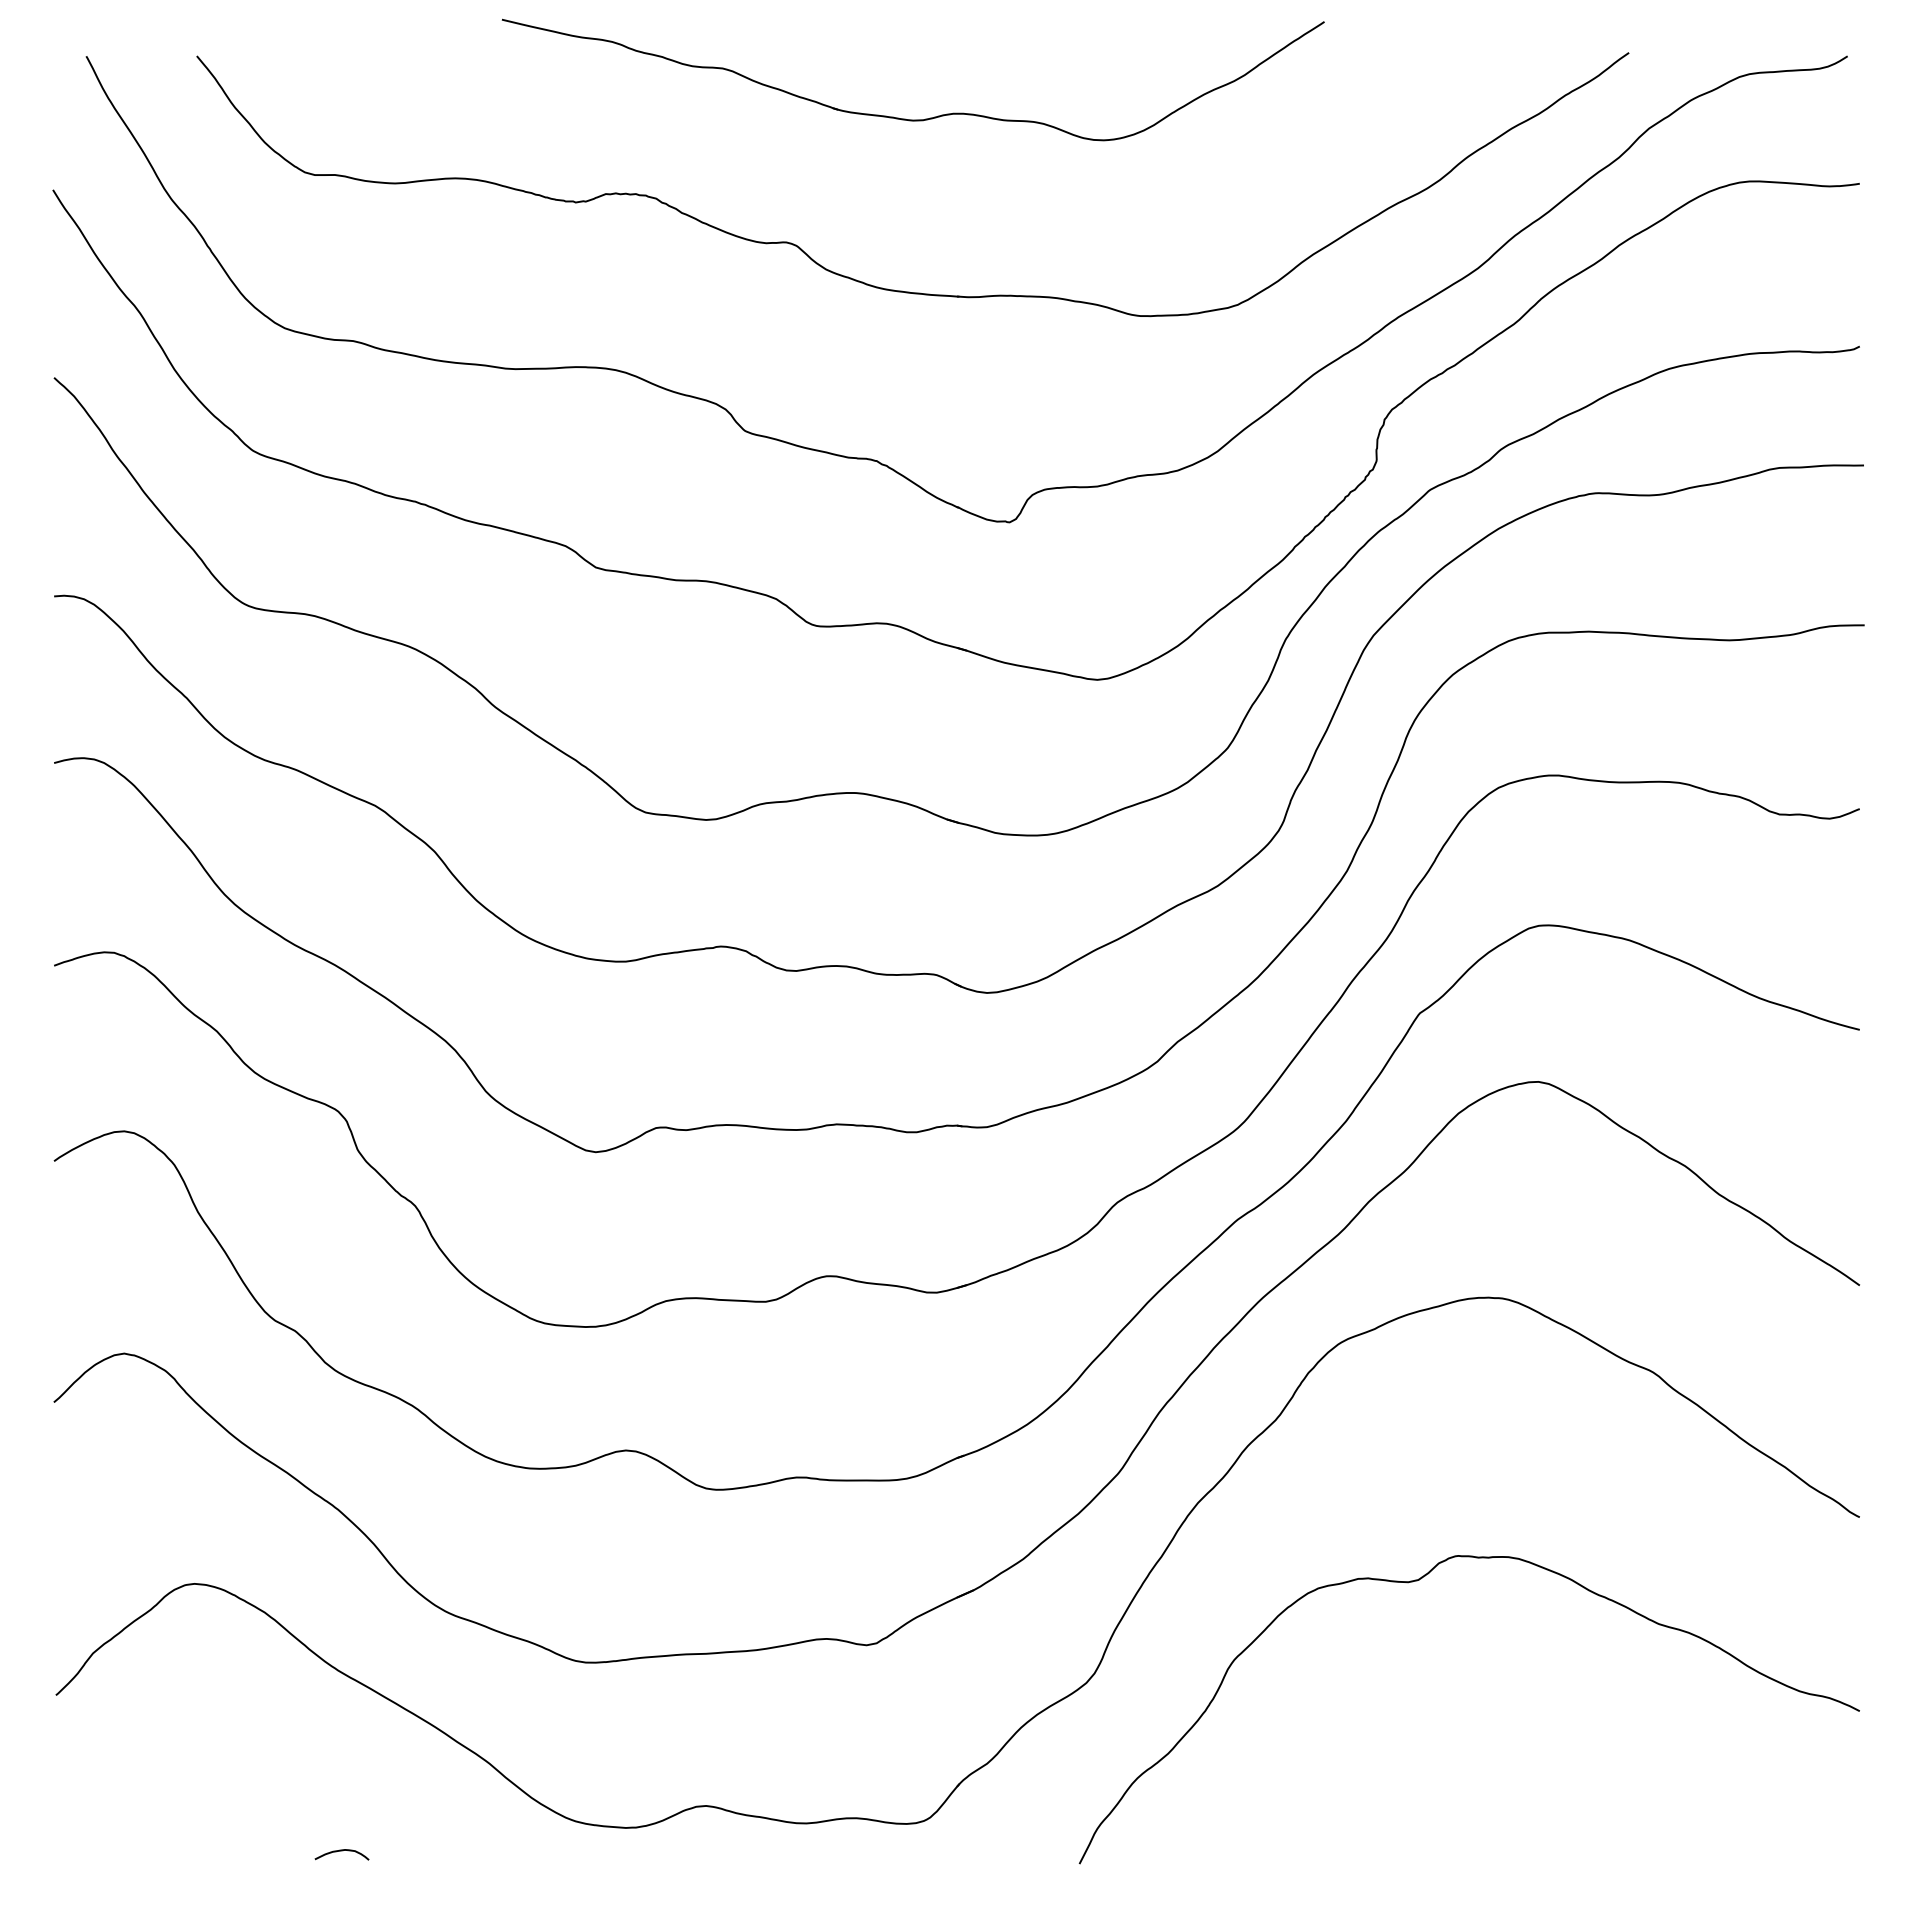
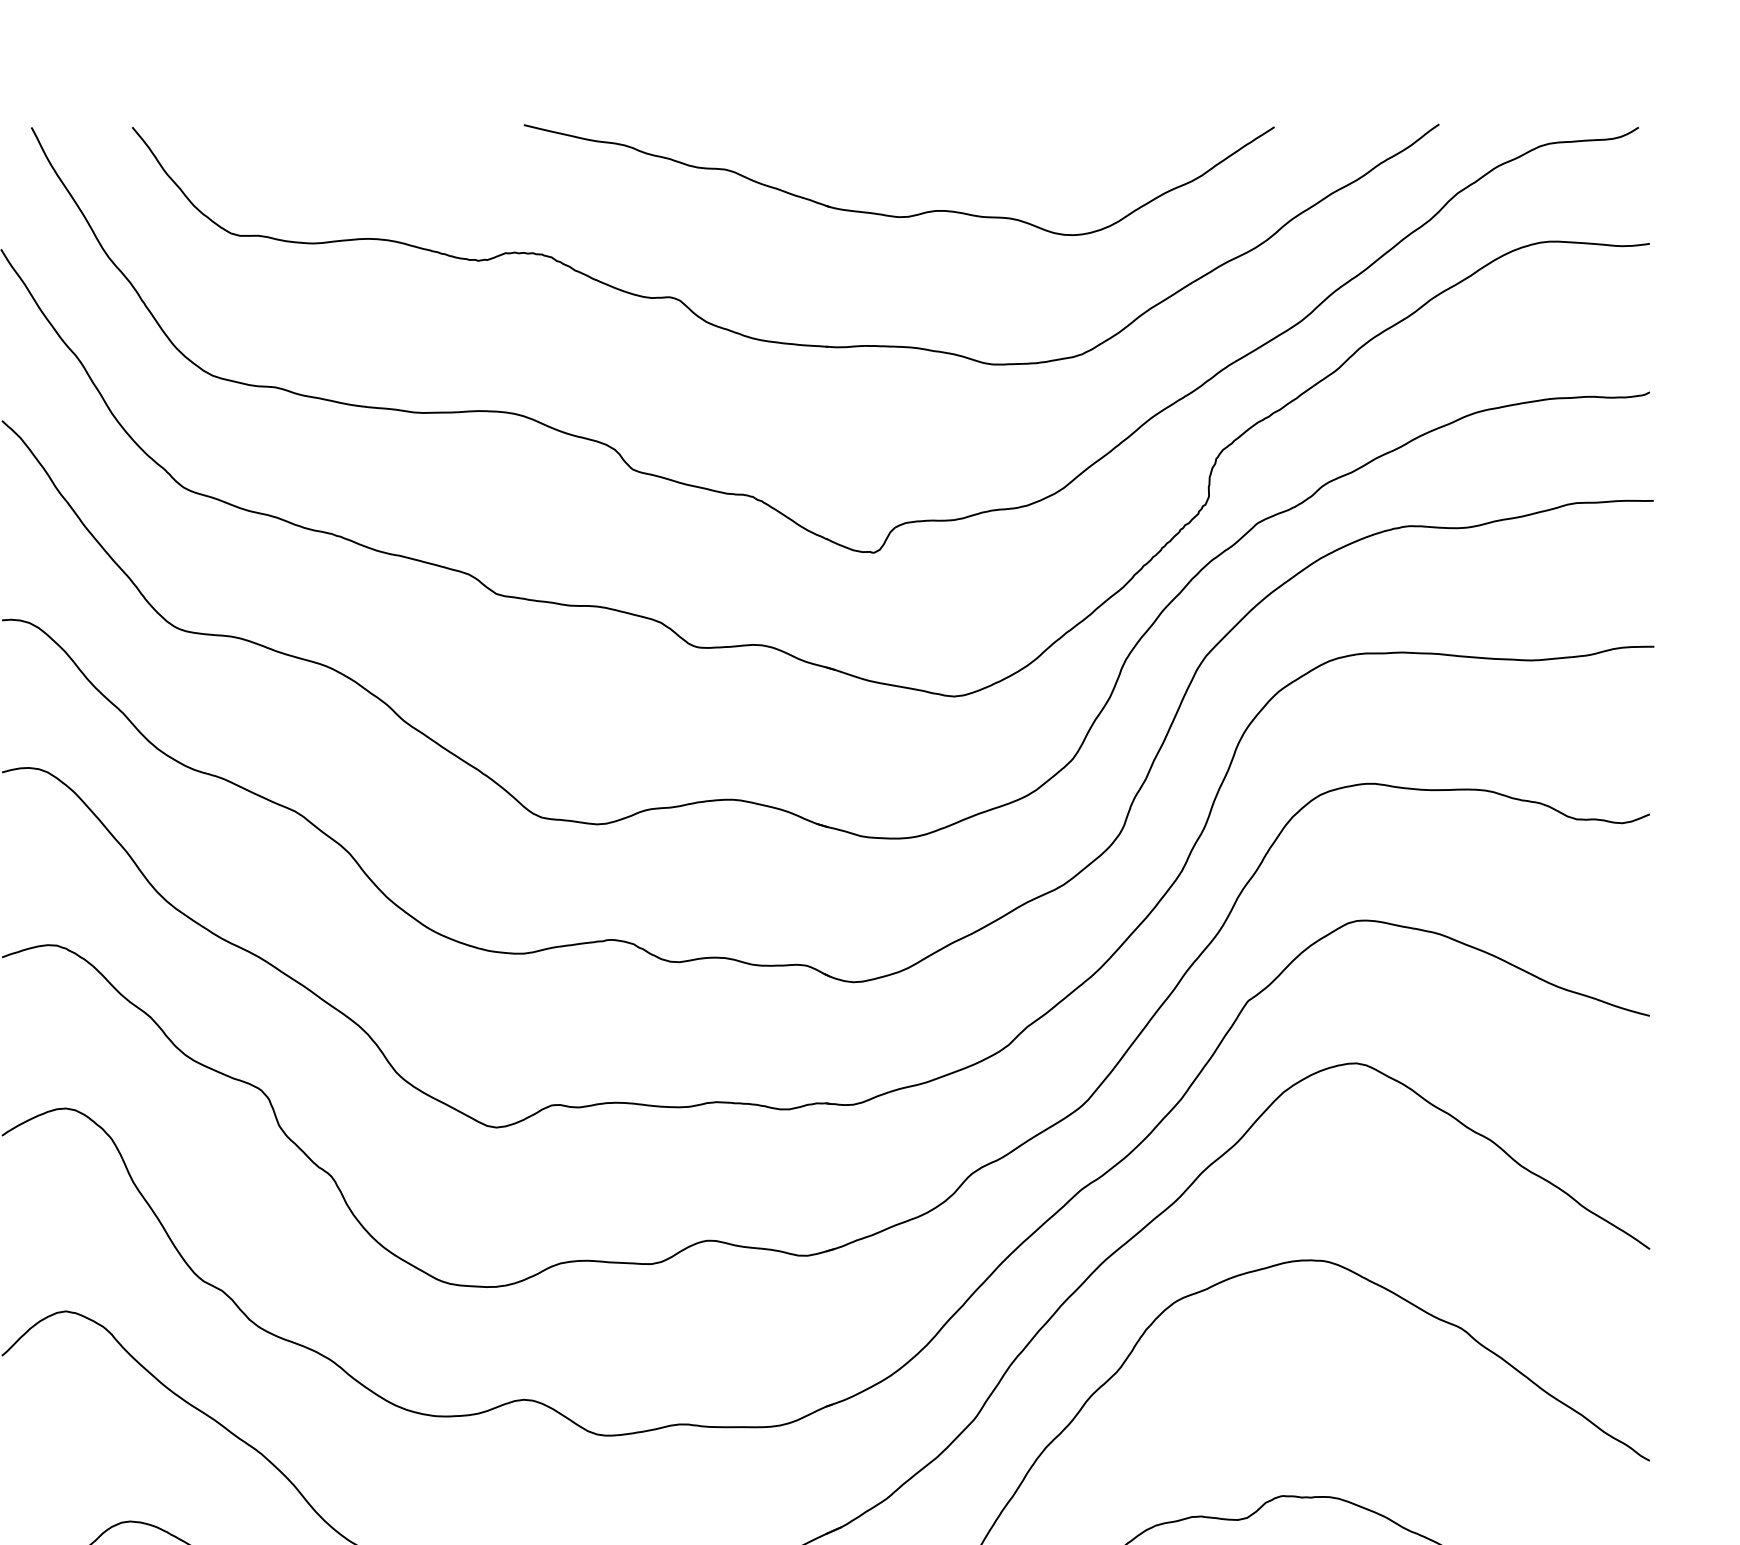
part: (905, 118) -> (892, 215), moved

